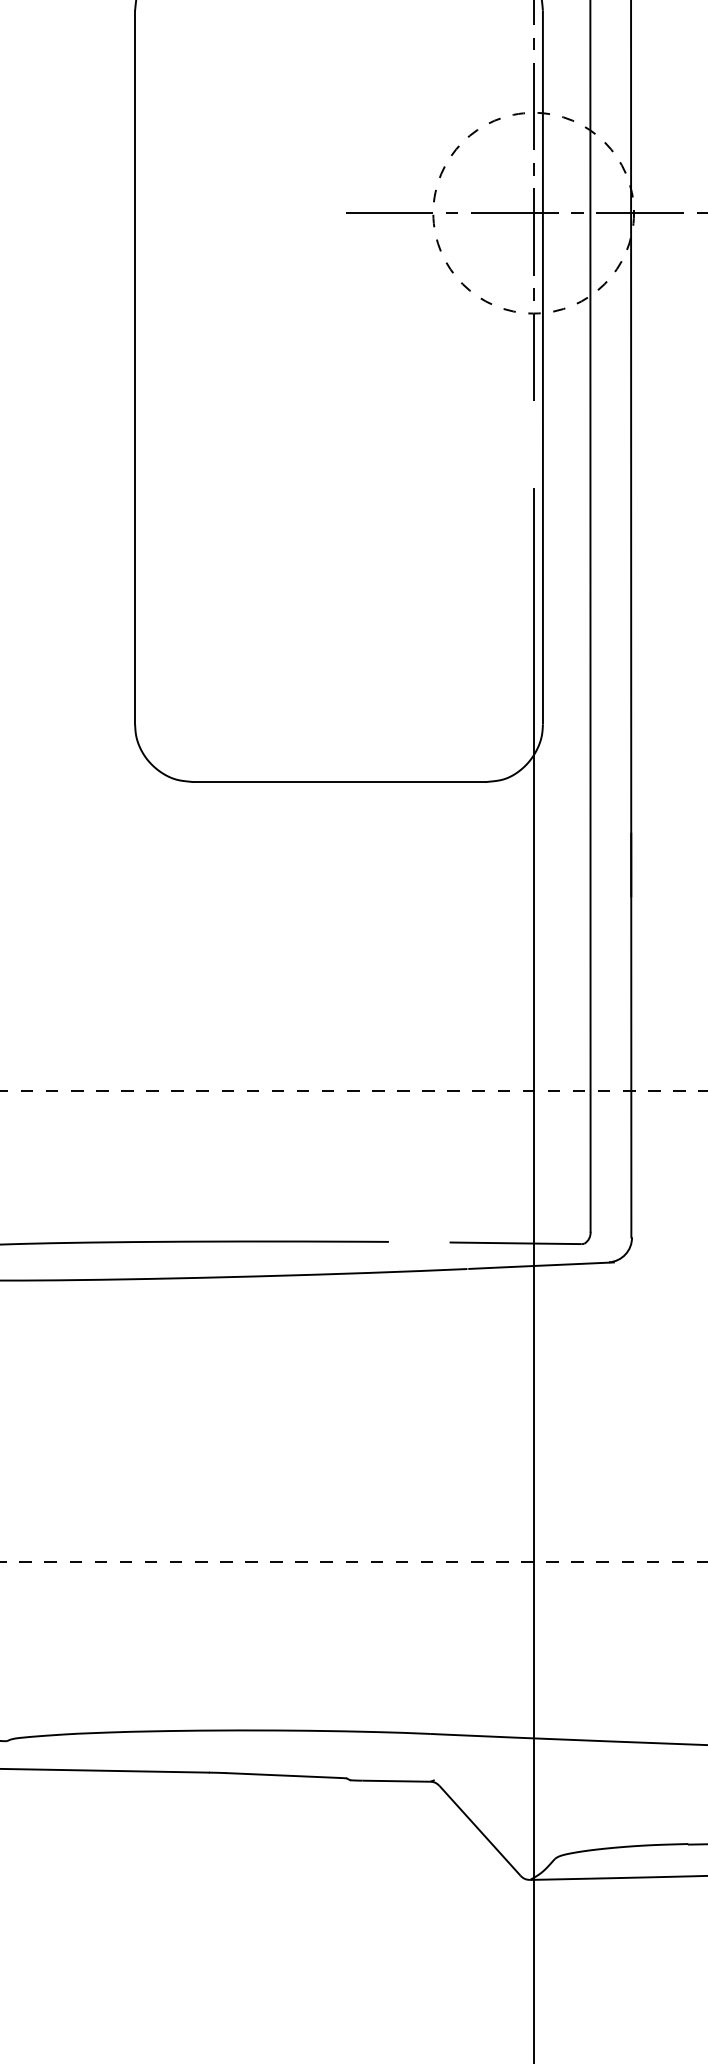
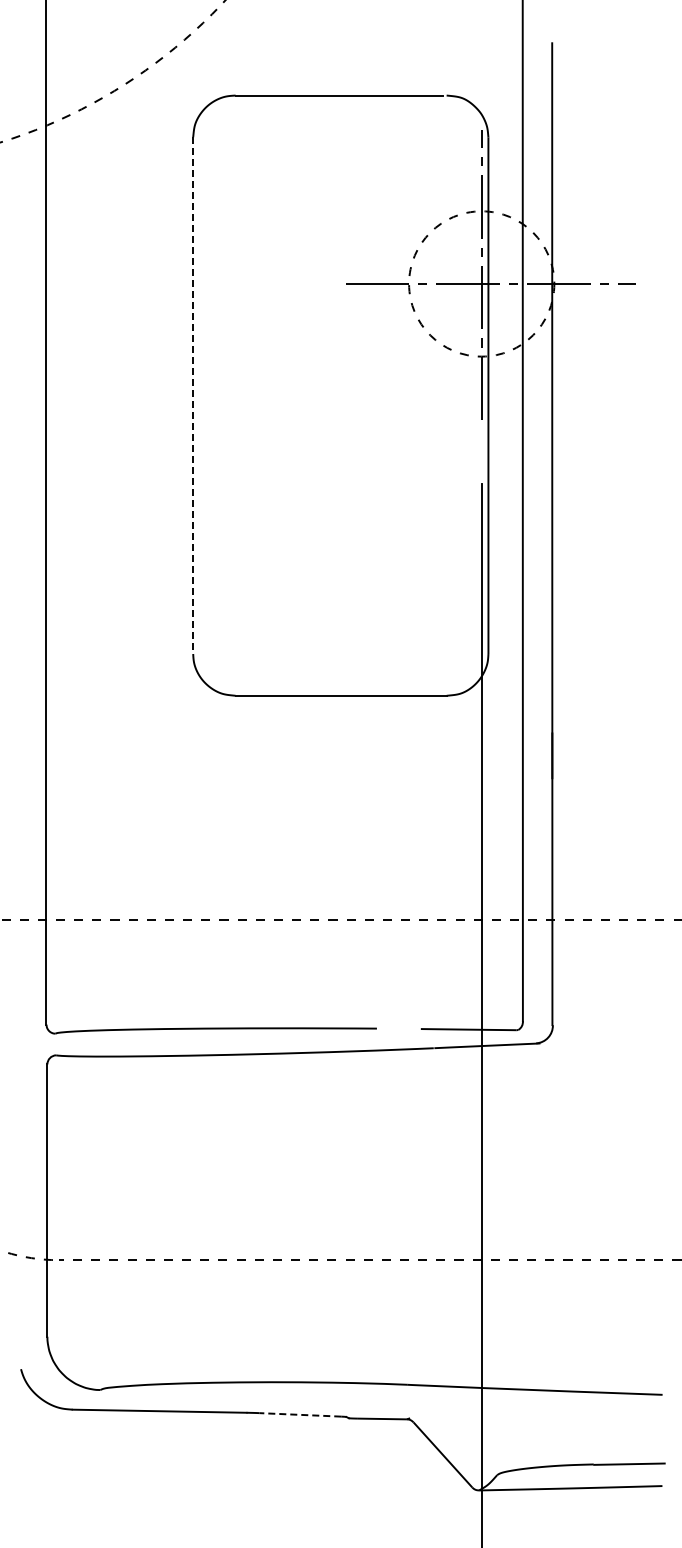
line: (135, 368) -> (193, 396), solid -> dashed
line: (283, 1775) -> (300, 1414), solid -> dashed

